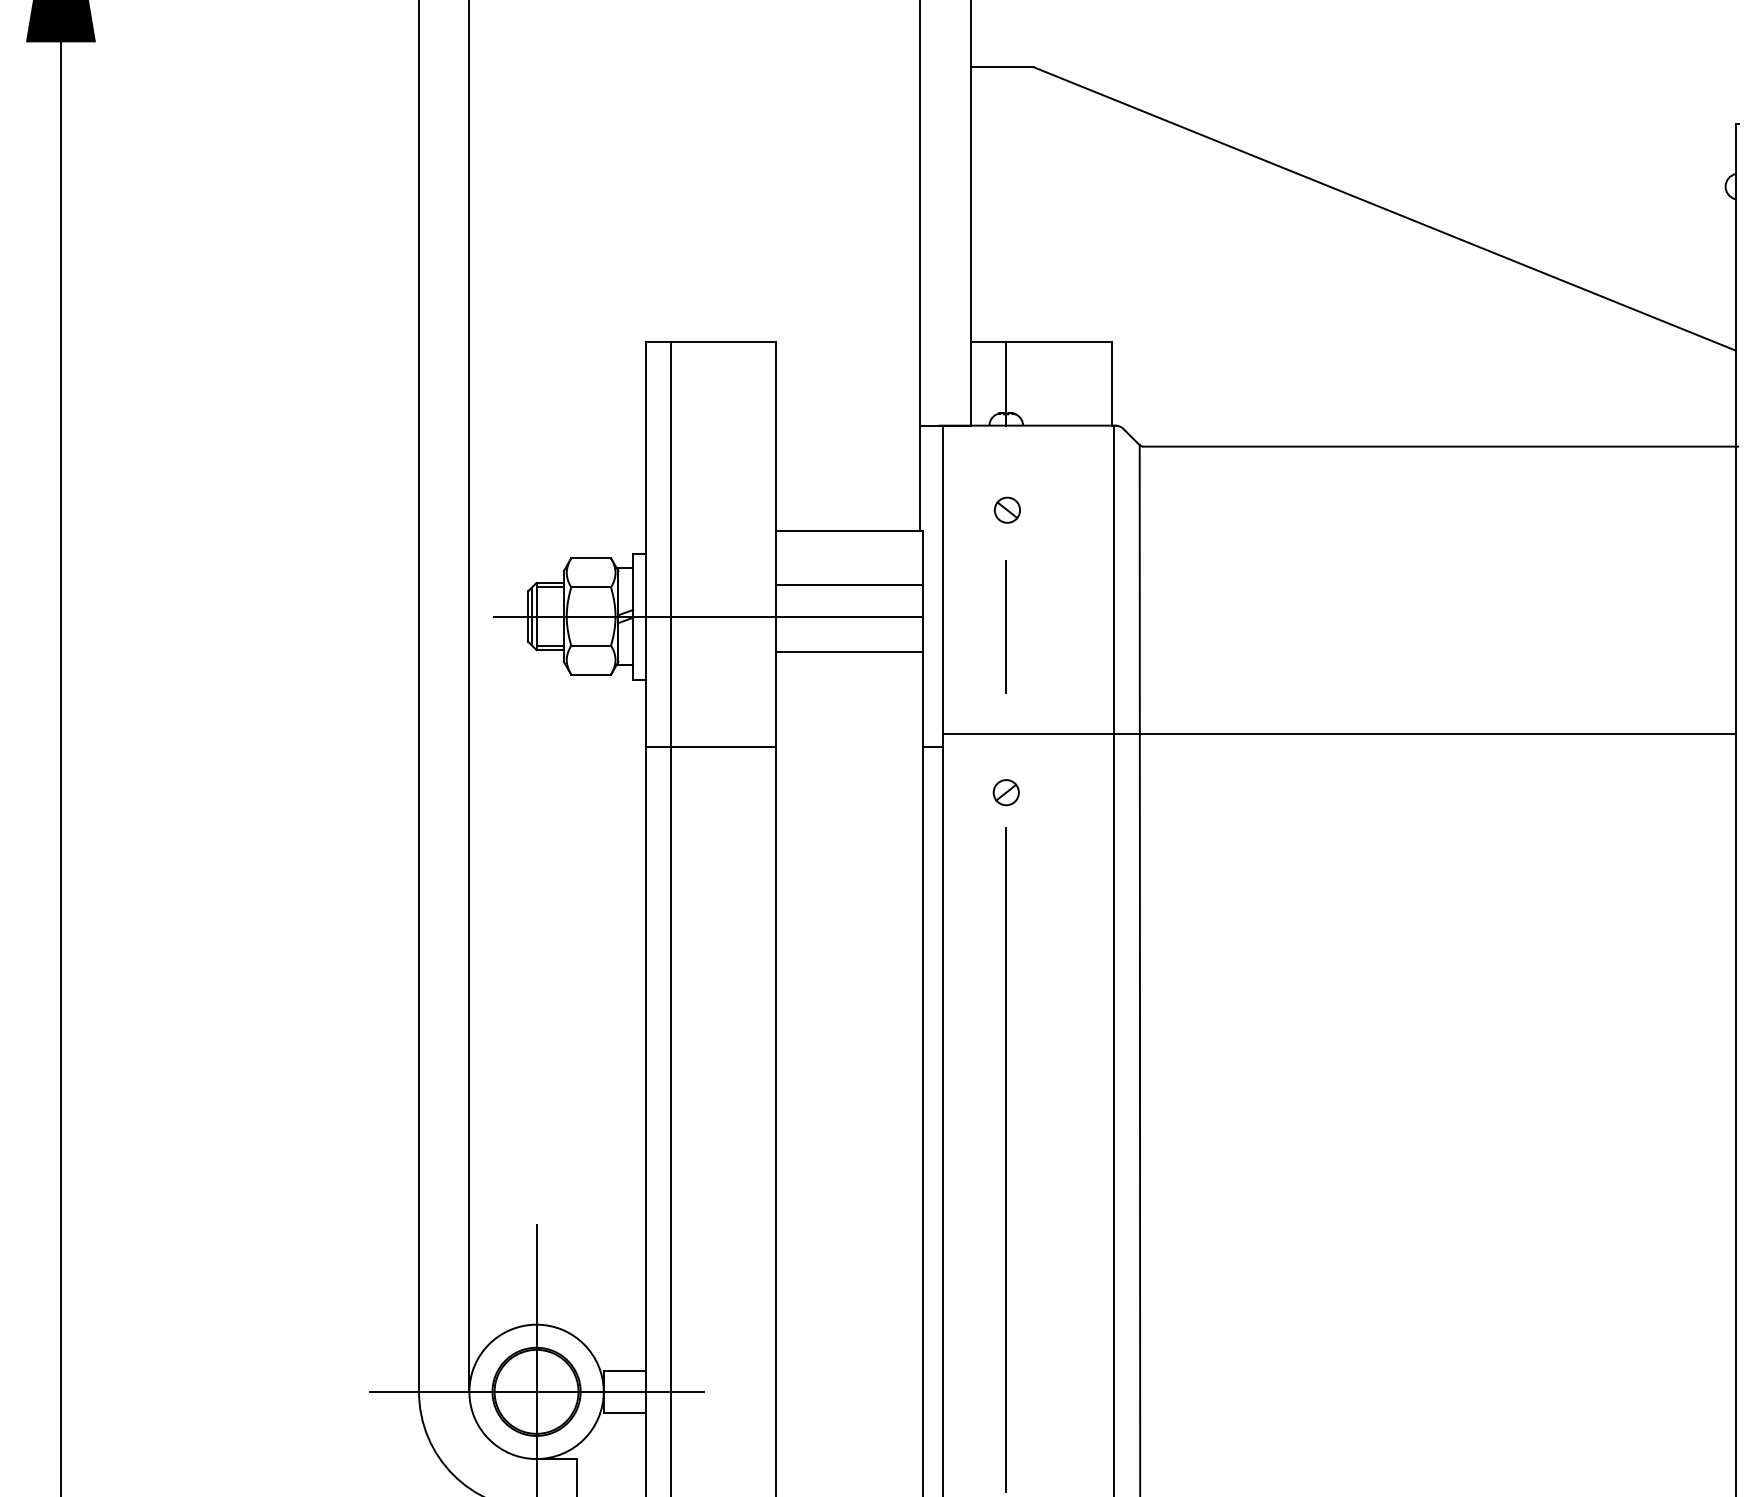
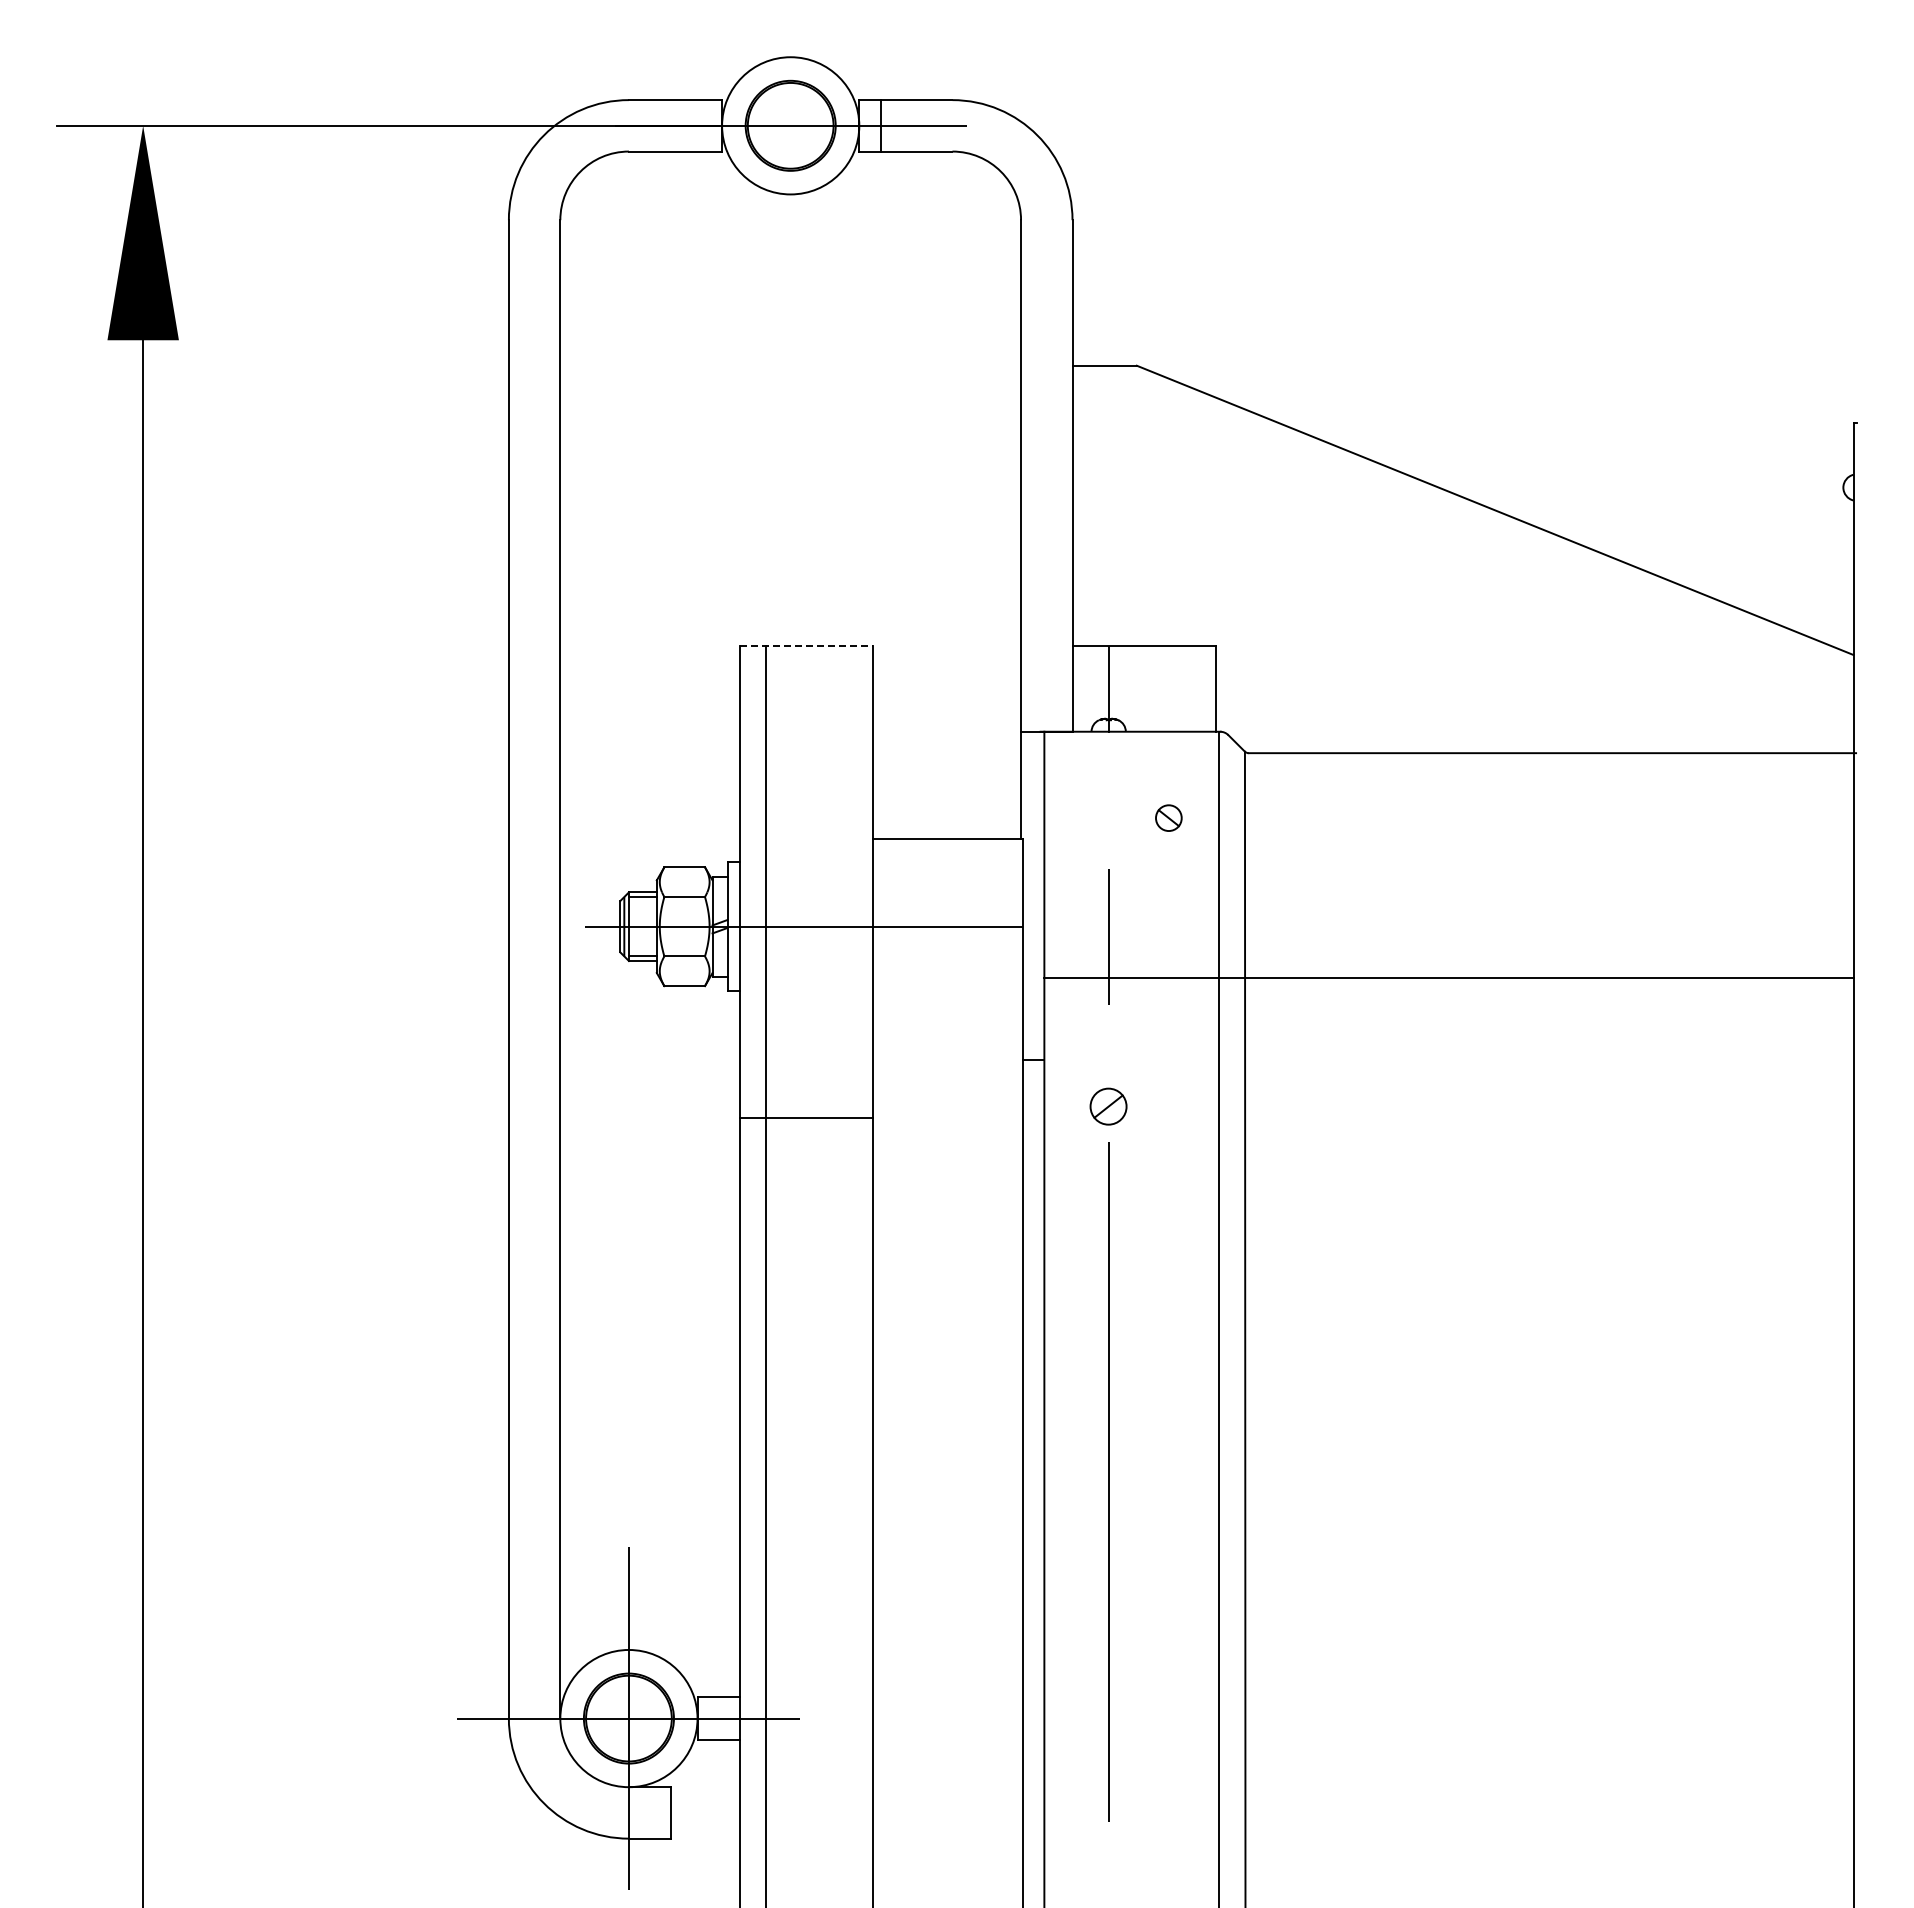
line: (711, 342) -> (807, 646), solid -> dashed
part: (1007, 509) -> (1168, 817), moved
line: (849, 585) -> (948, 894), removed
line: (849, 652) -> (948, 963), removed
line: (1338, 733) -> (1448, 977), moved
line: (710, 746) -> (806, 1117), moved
part: (1006, 792) -> (1108, 1106), size x1.4

